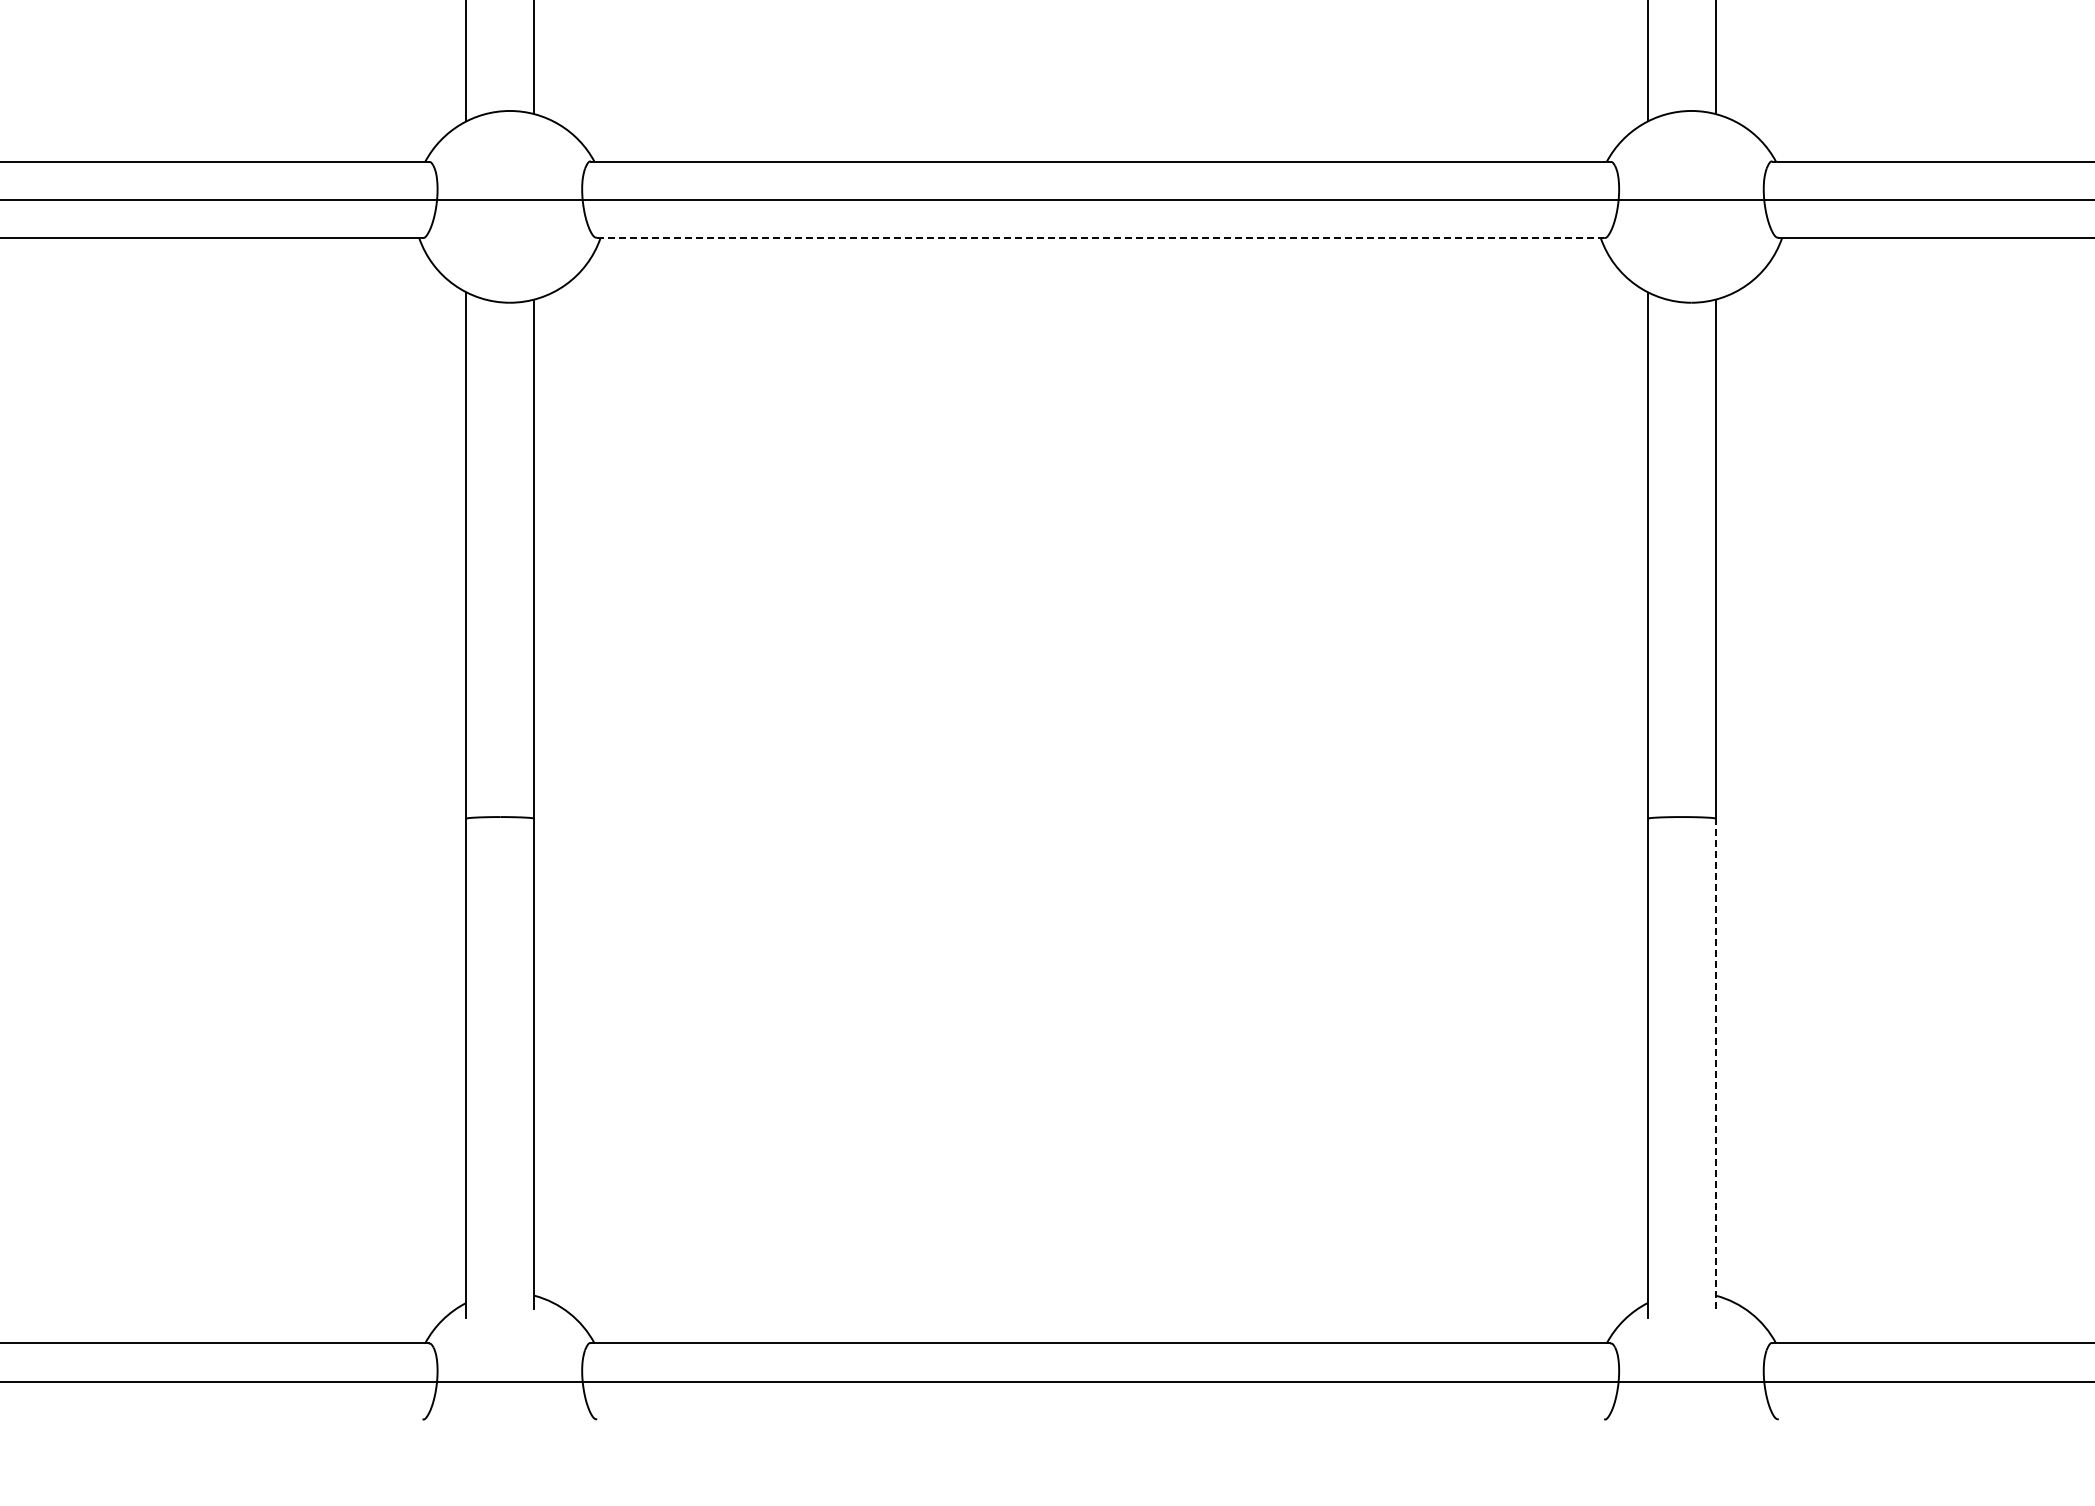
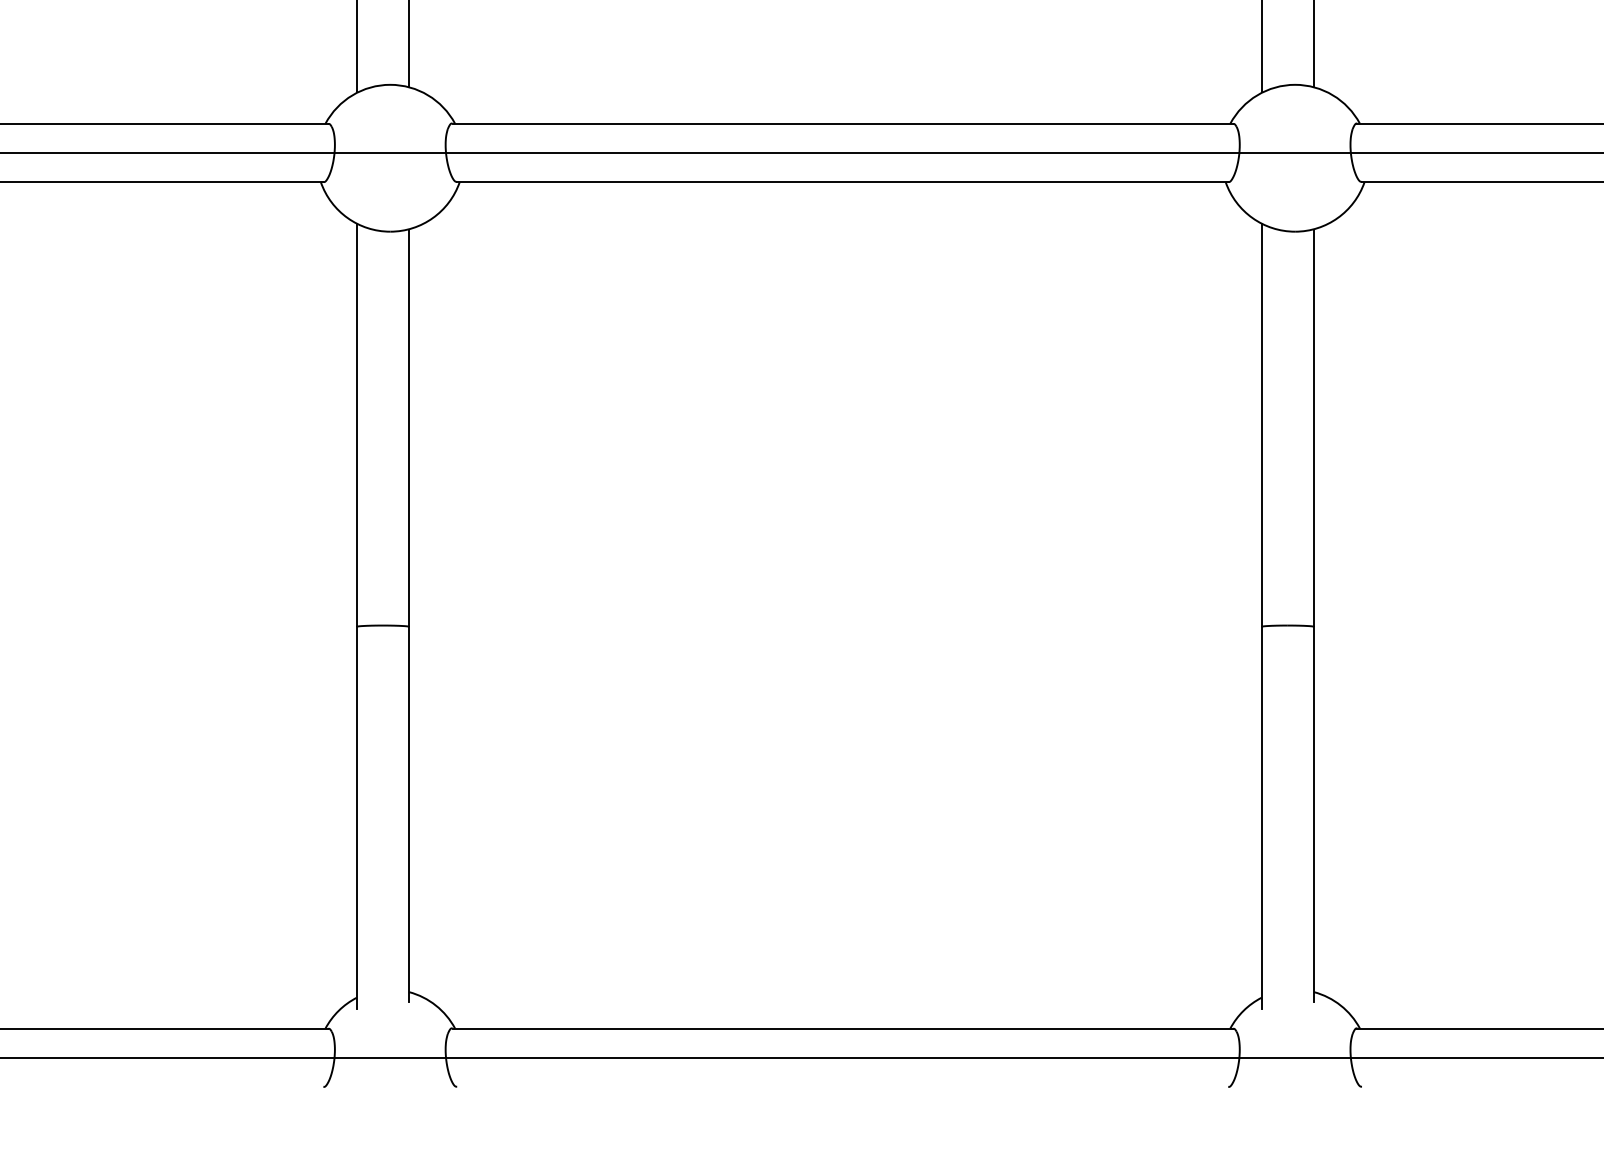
line: (1101, 238) -> (843, 182), dashed -> solid
line: (1715, 1063) -> (1313, 814), dashed -> solid

